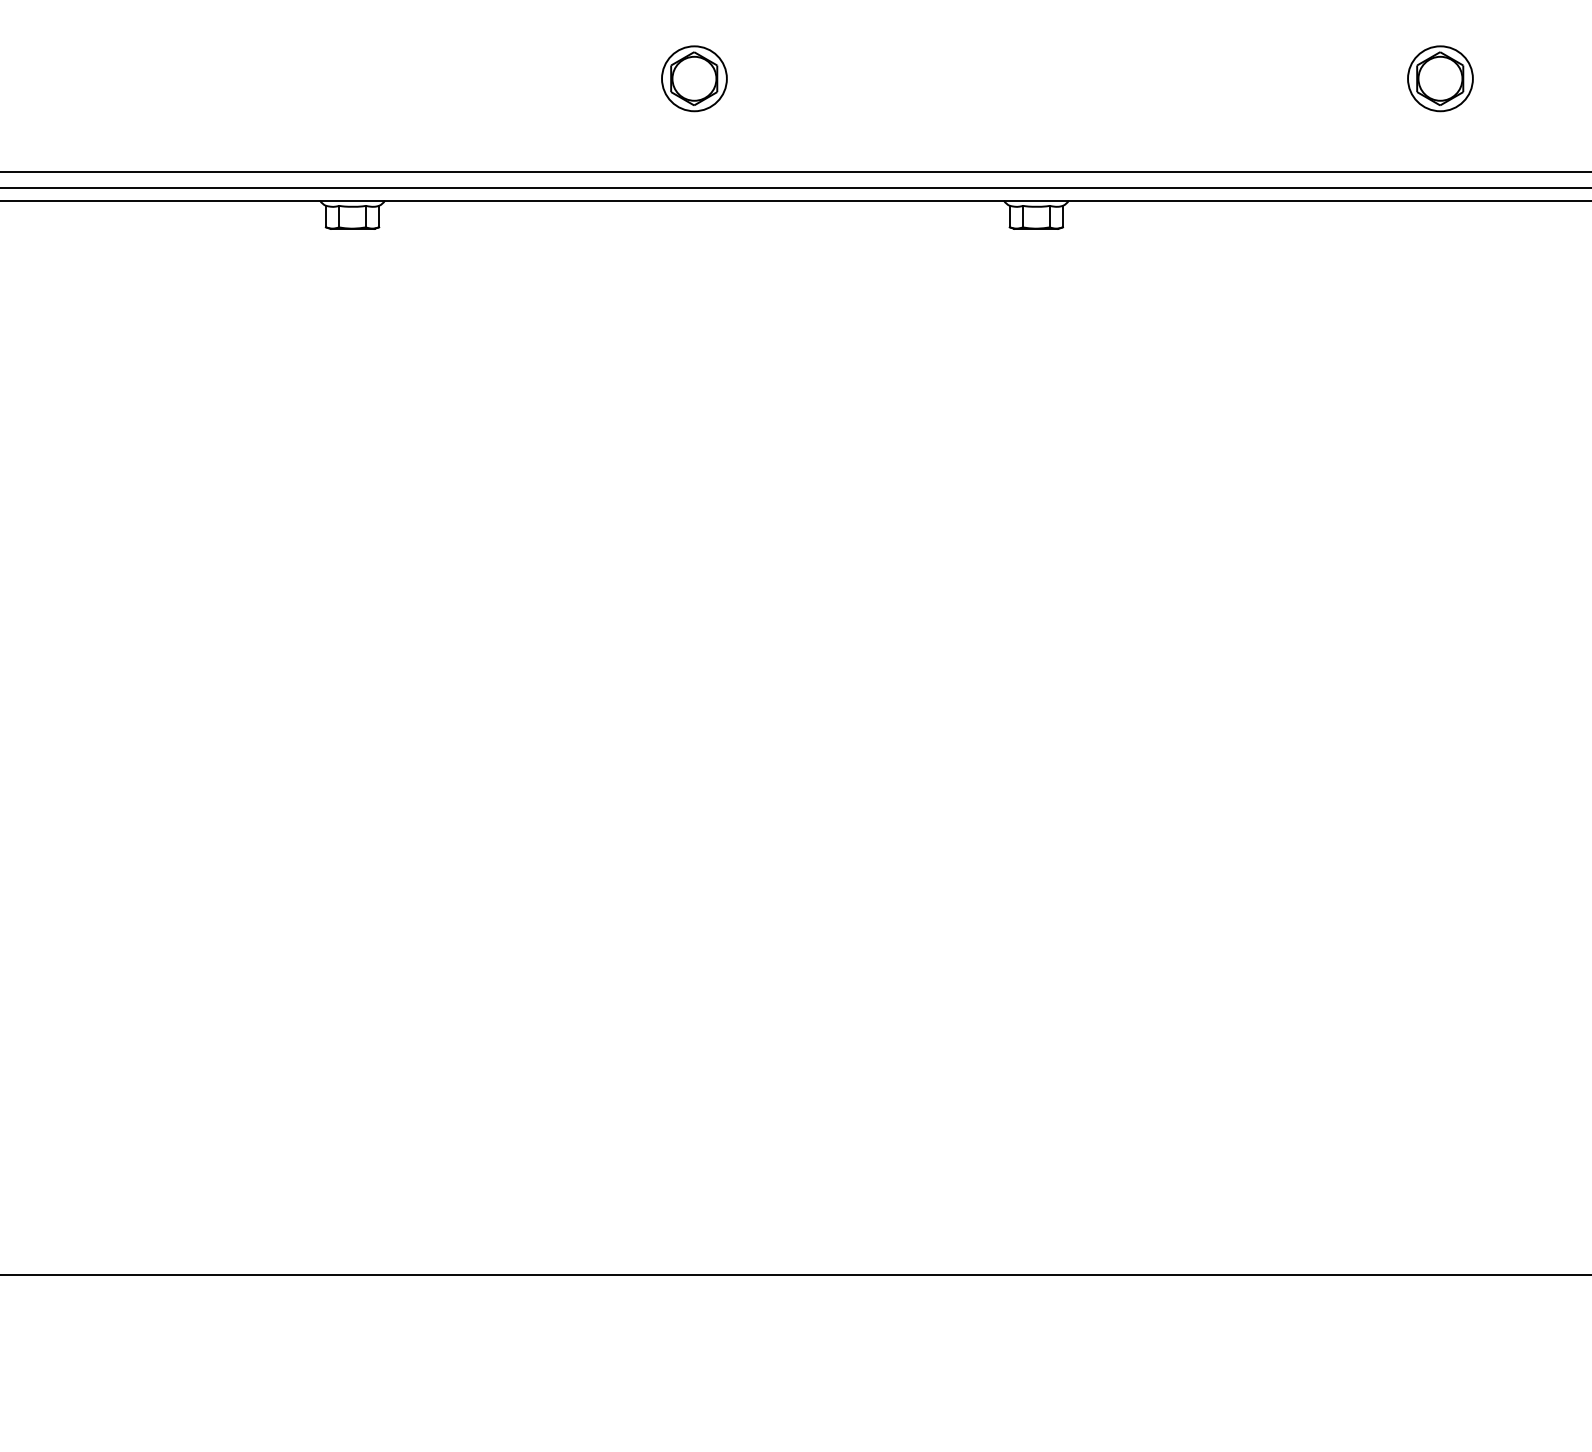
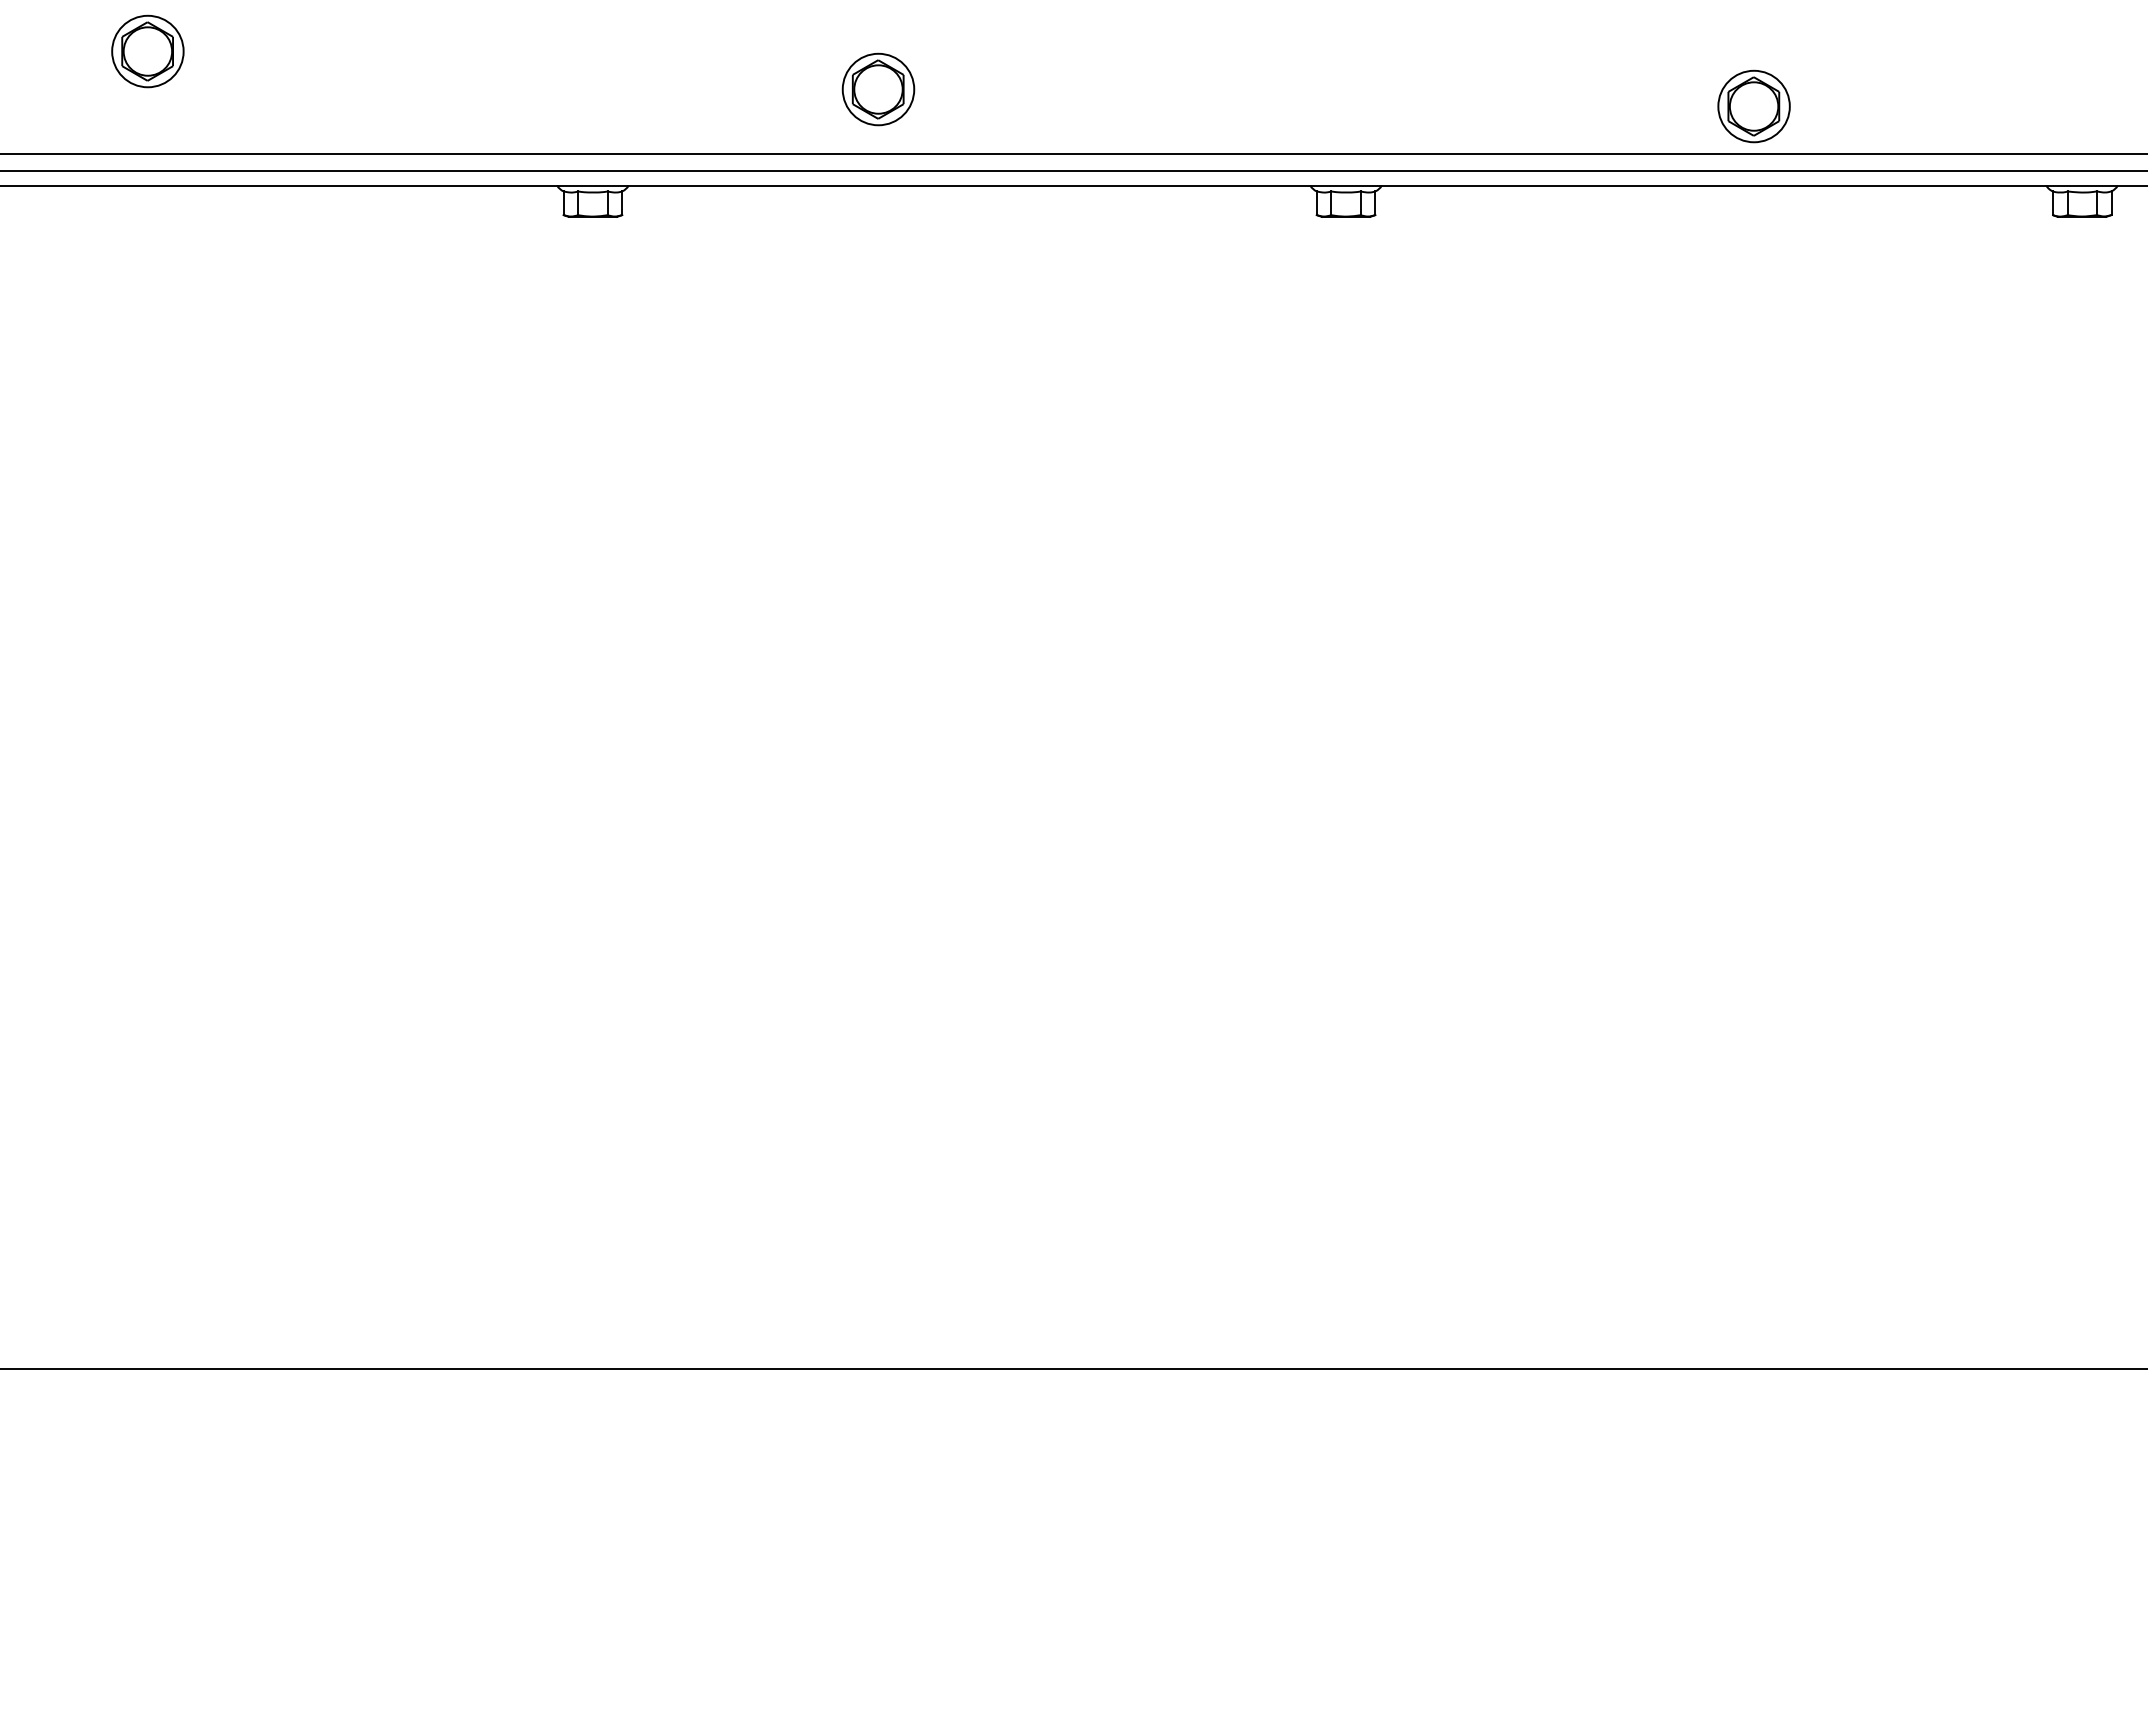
part: (694, 78) -> (878, 89), moved
part: (1439, 78) -> (1753, 106), moved

